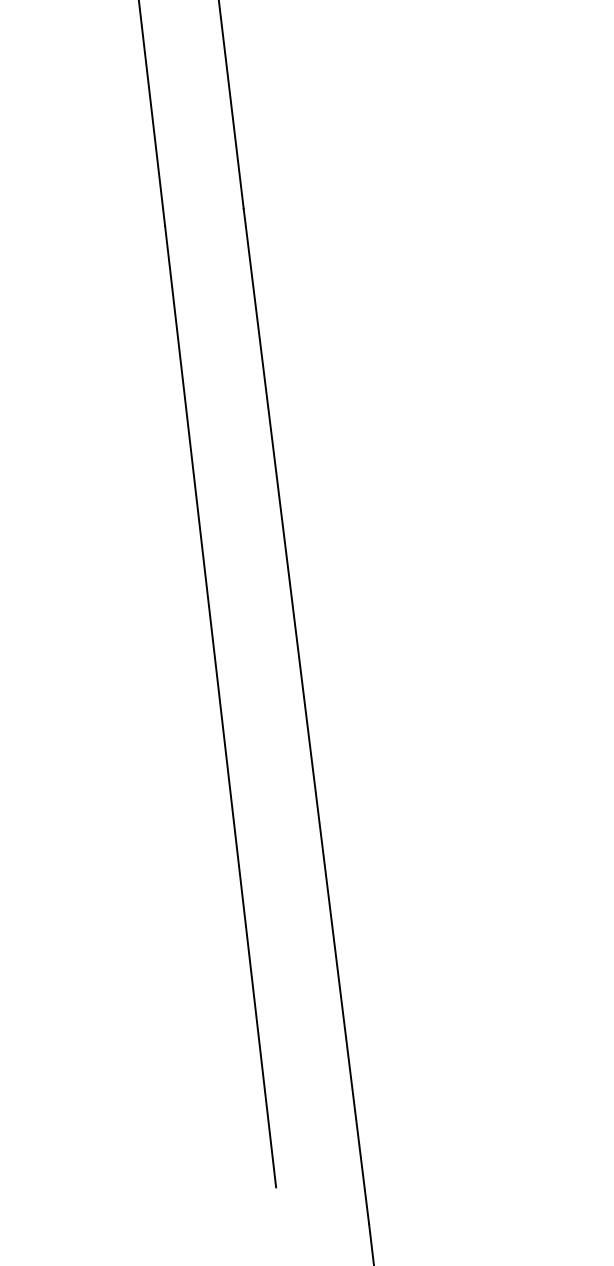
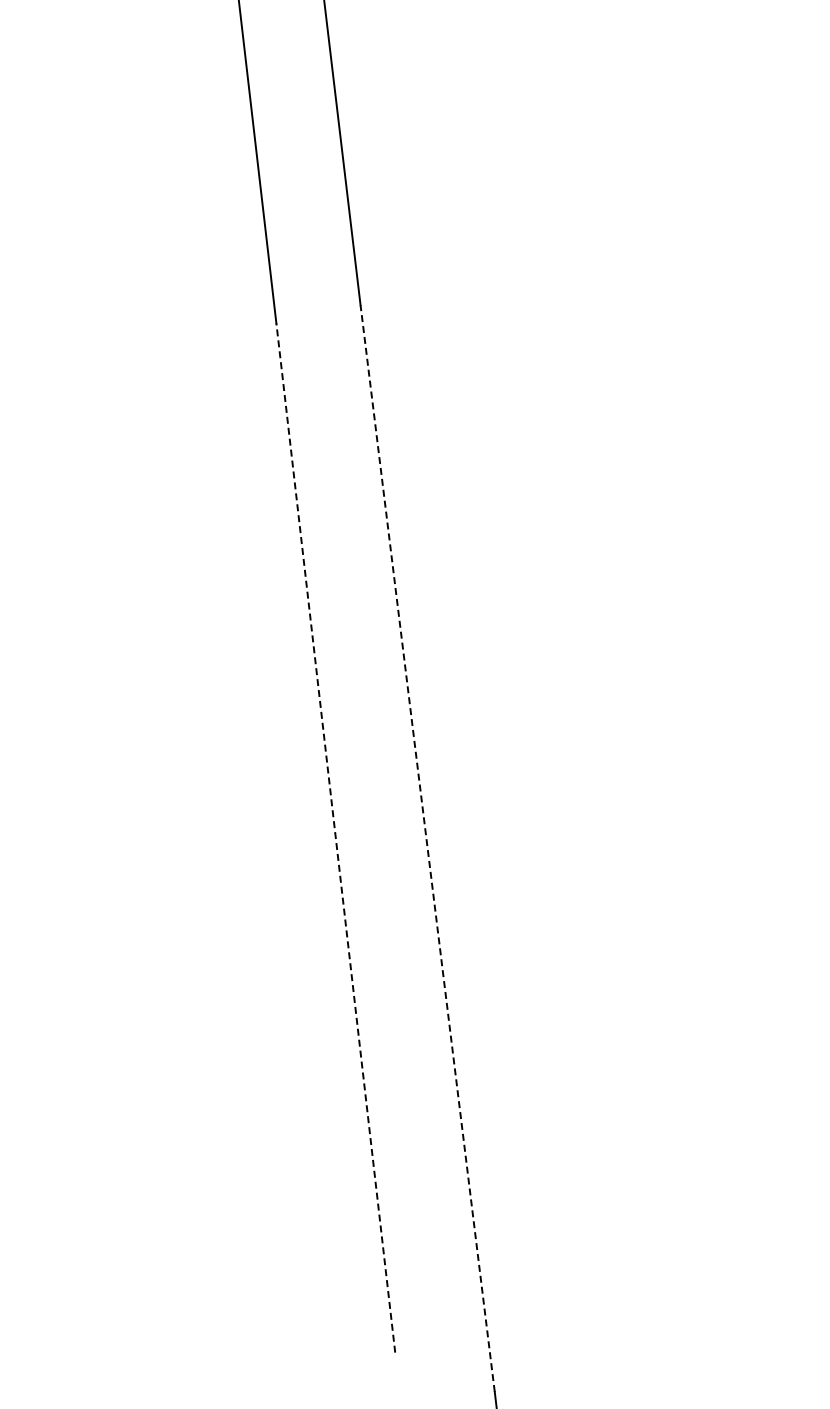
line: (220, 707) -> (335, 838), solid -> dashed
line: (306, 716) -> (427, 848), solid -> dashed

